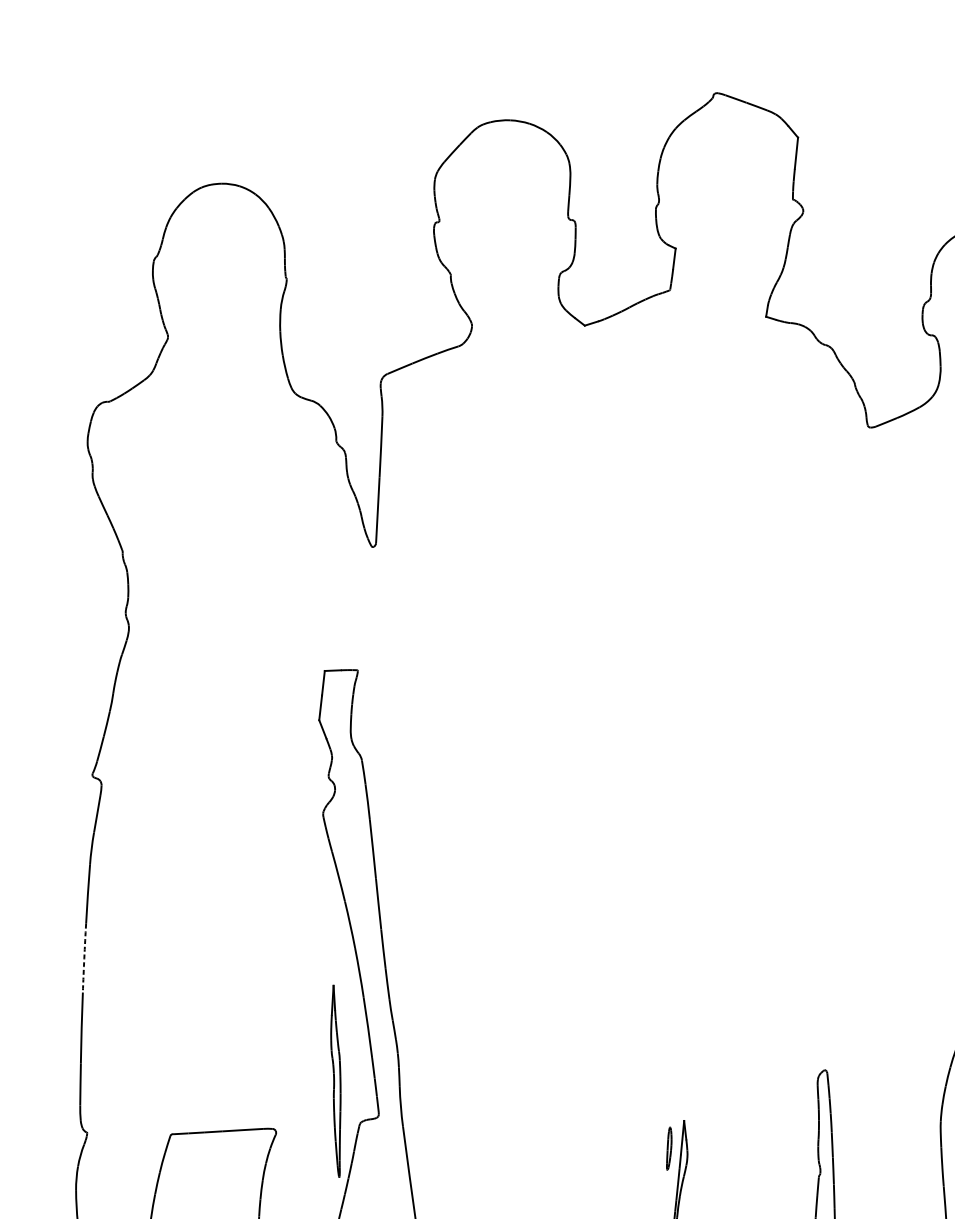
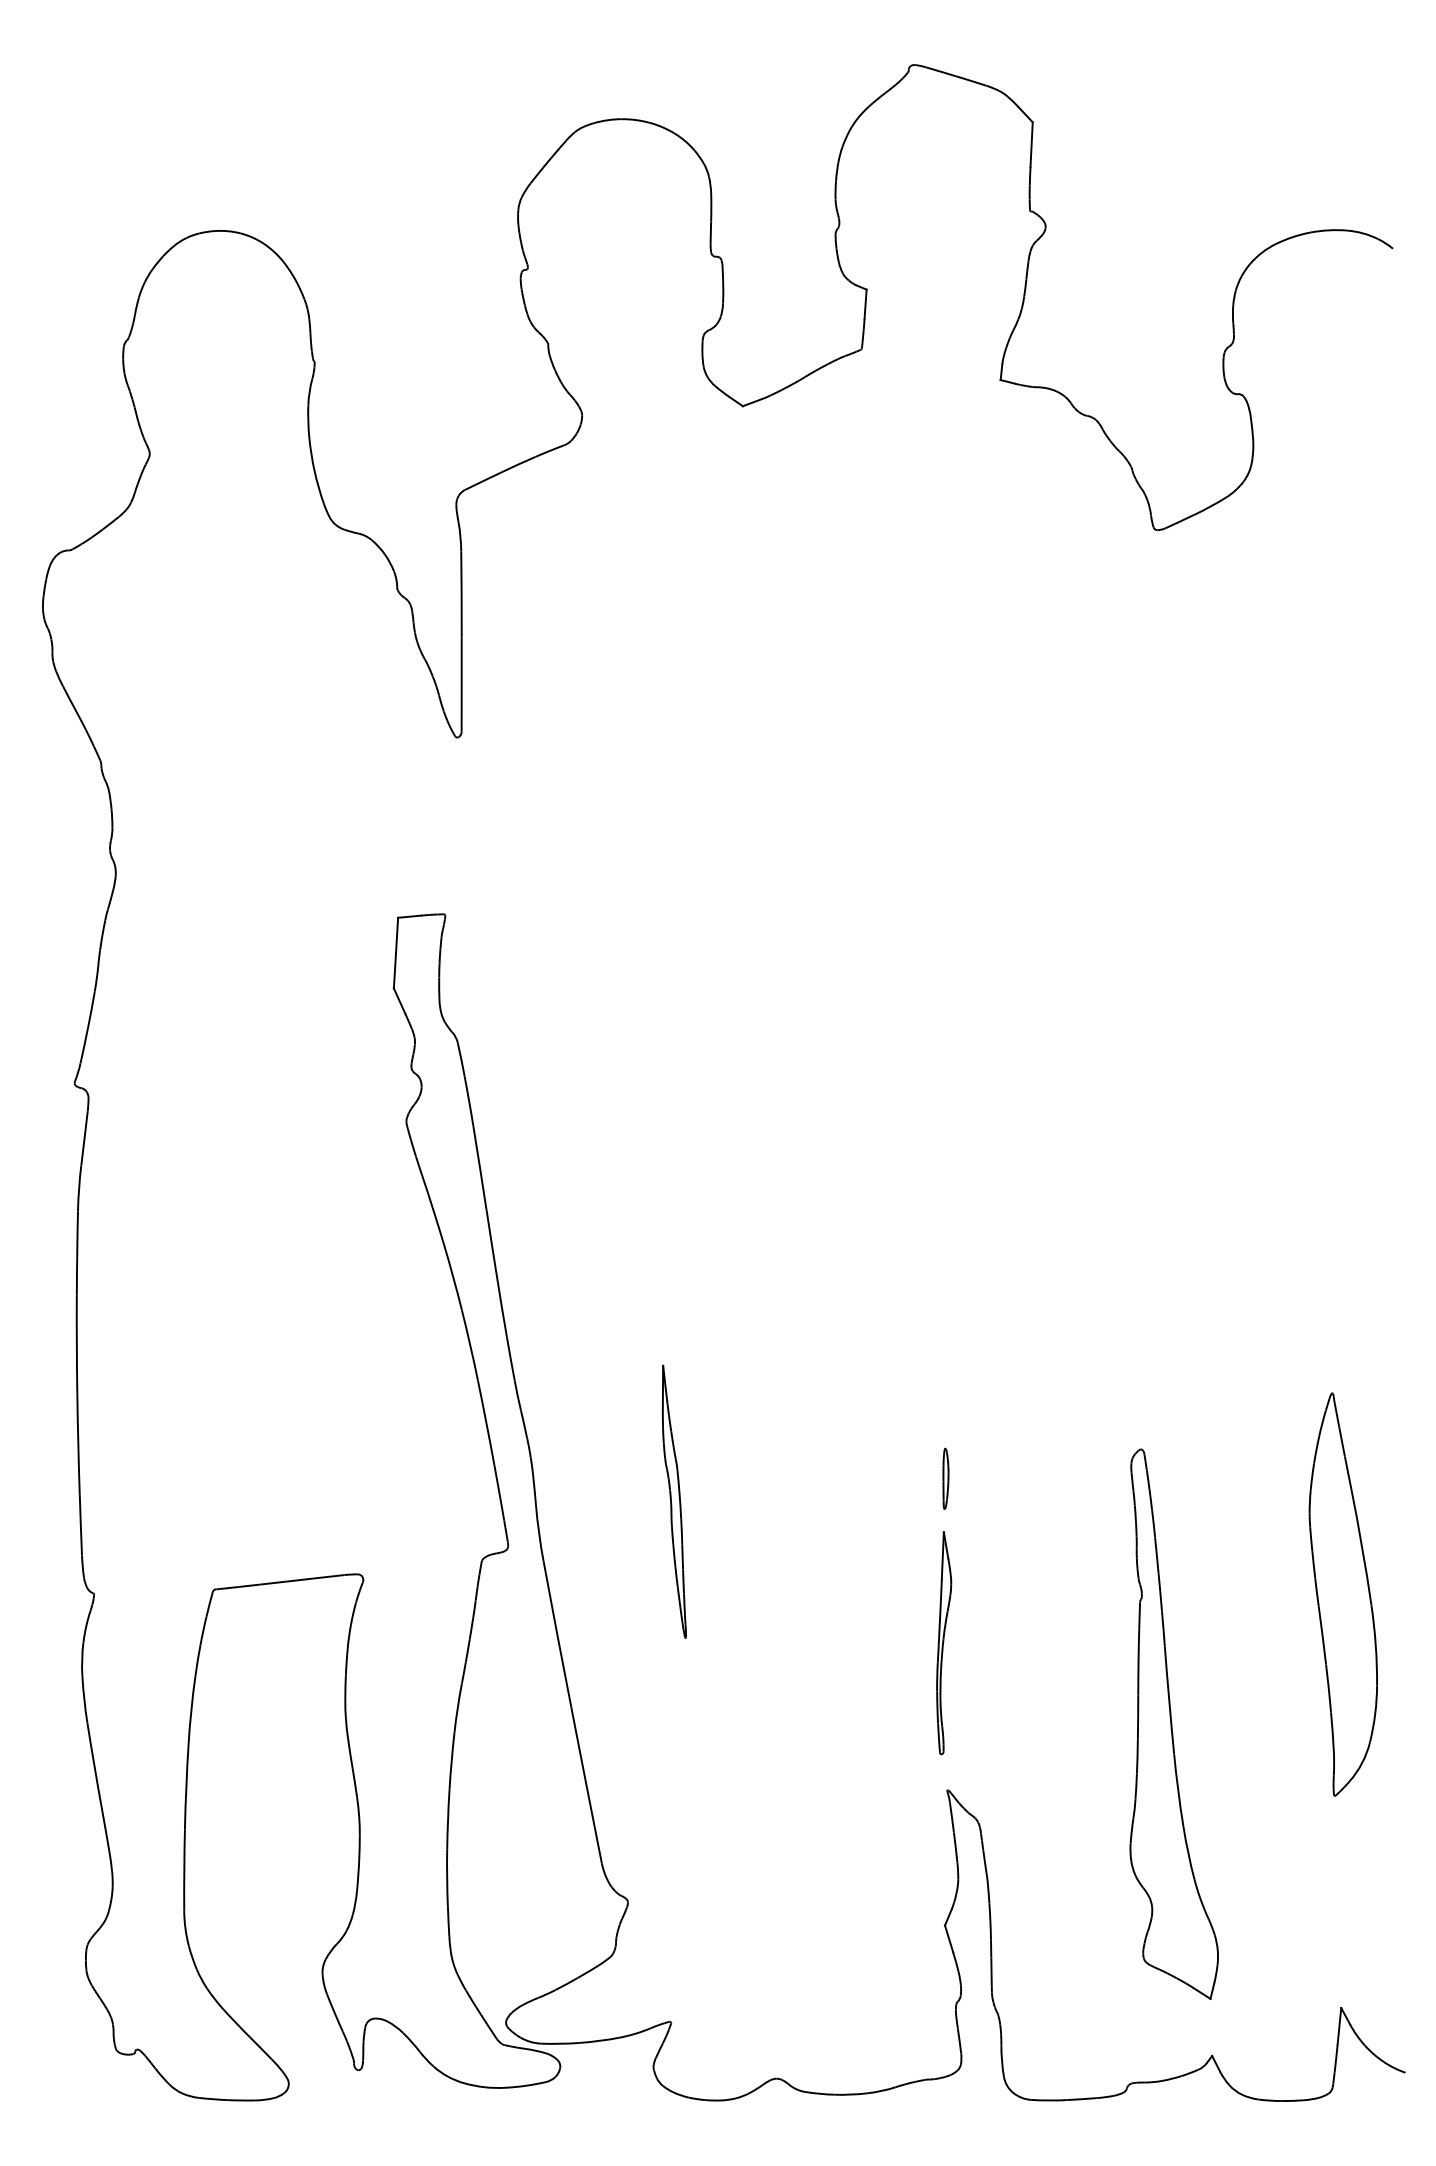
arc: (84, 957) -> (76, 1344), dashed -> solid
part: (335, 1081) -> (673, 1501), moved
part: (669, 1148) -> (945, 1478), moved

